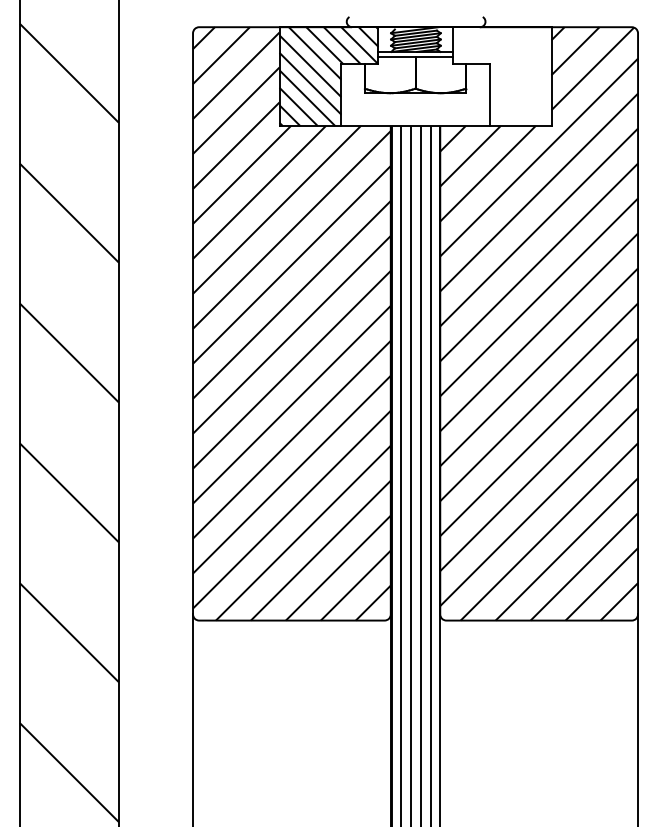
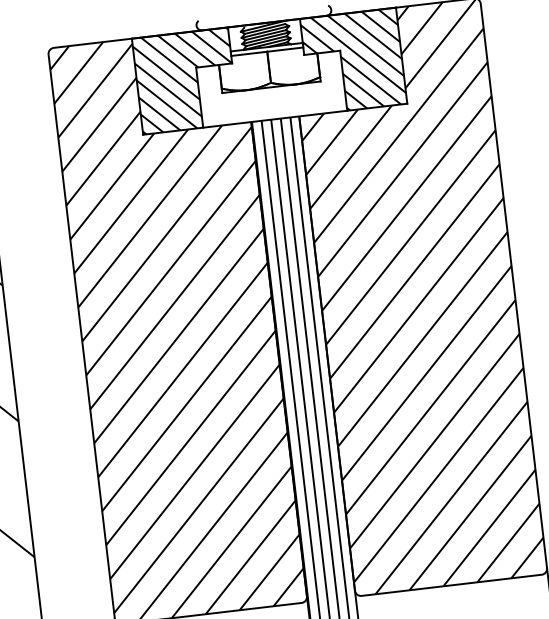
hatch: (501, 76) -> (353, 61), added

